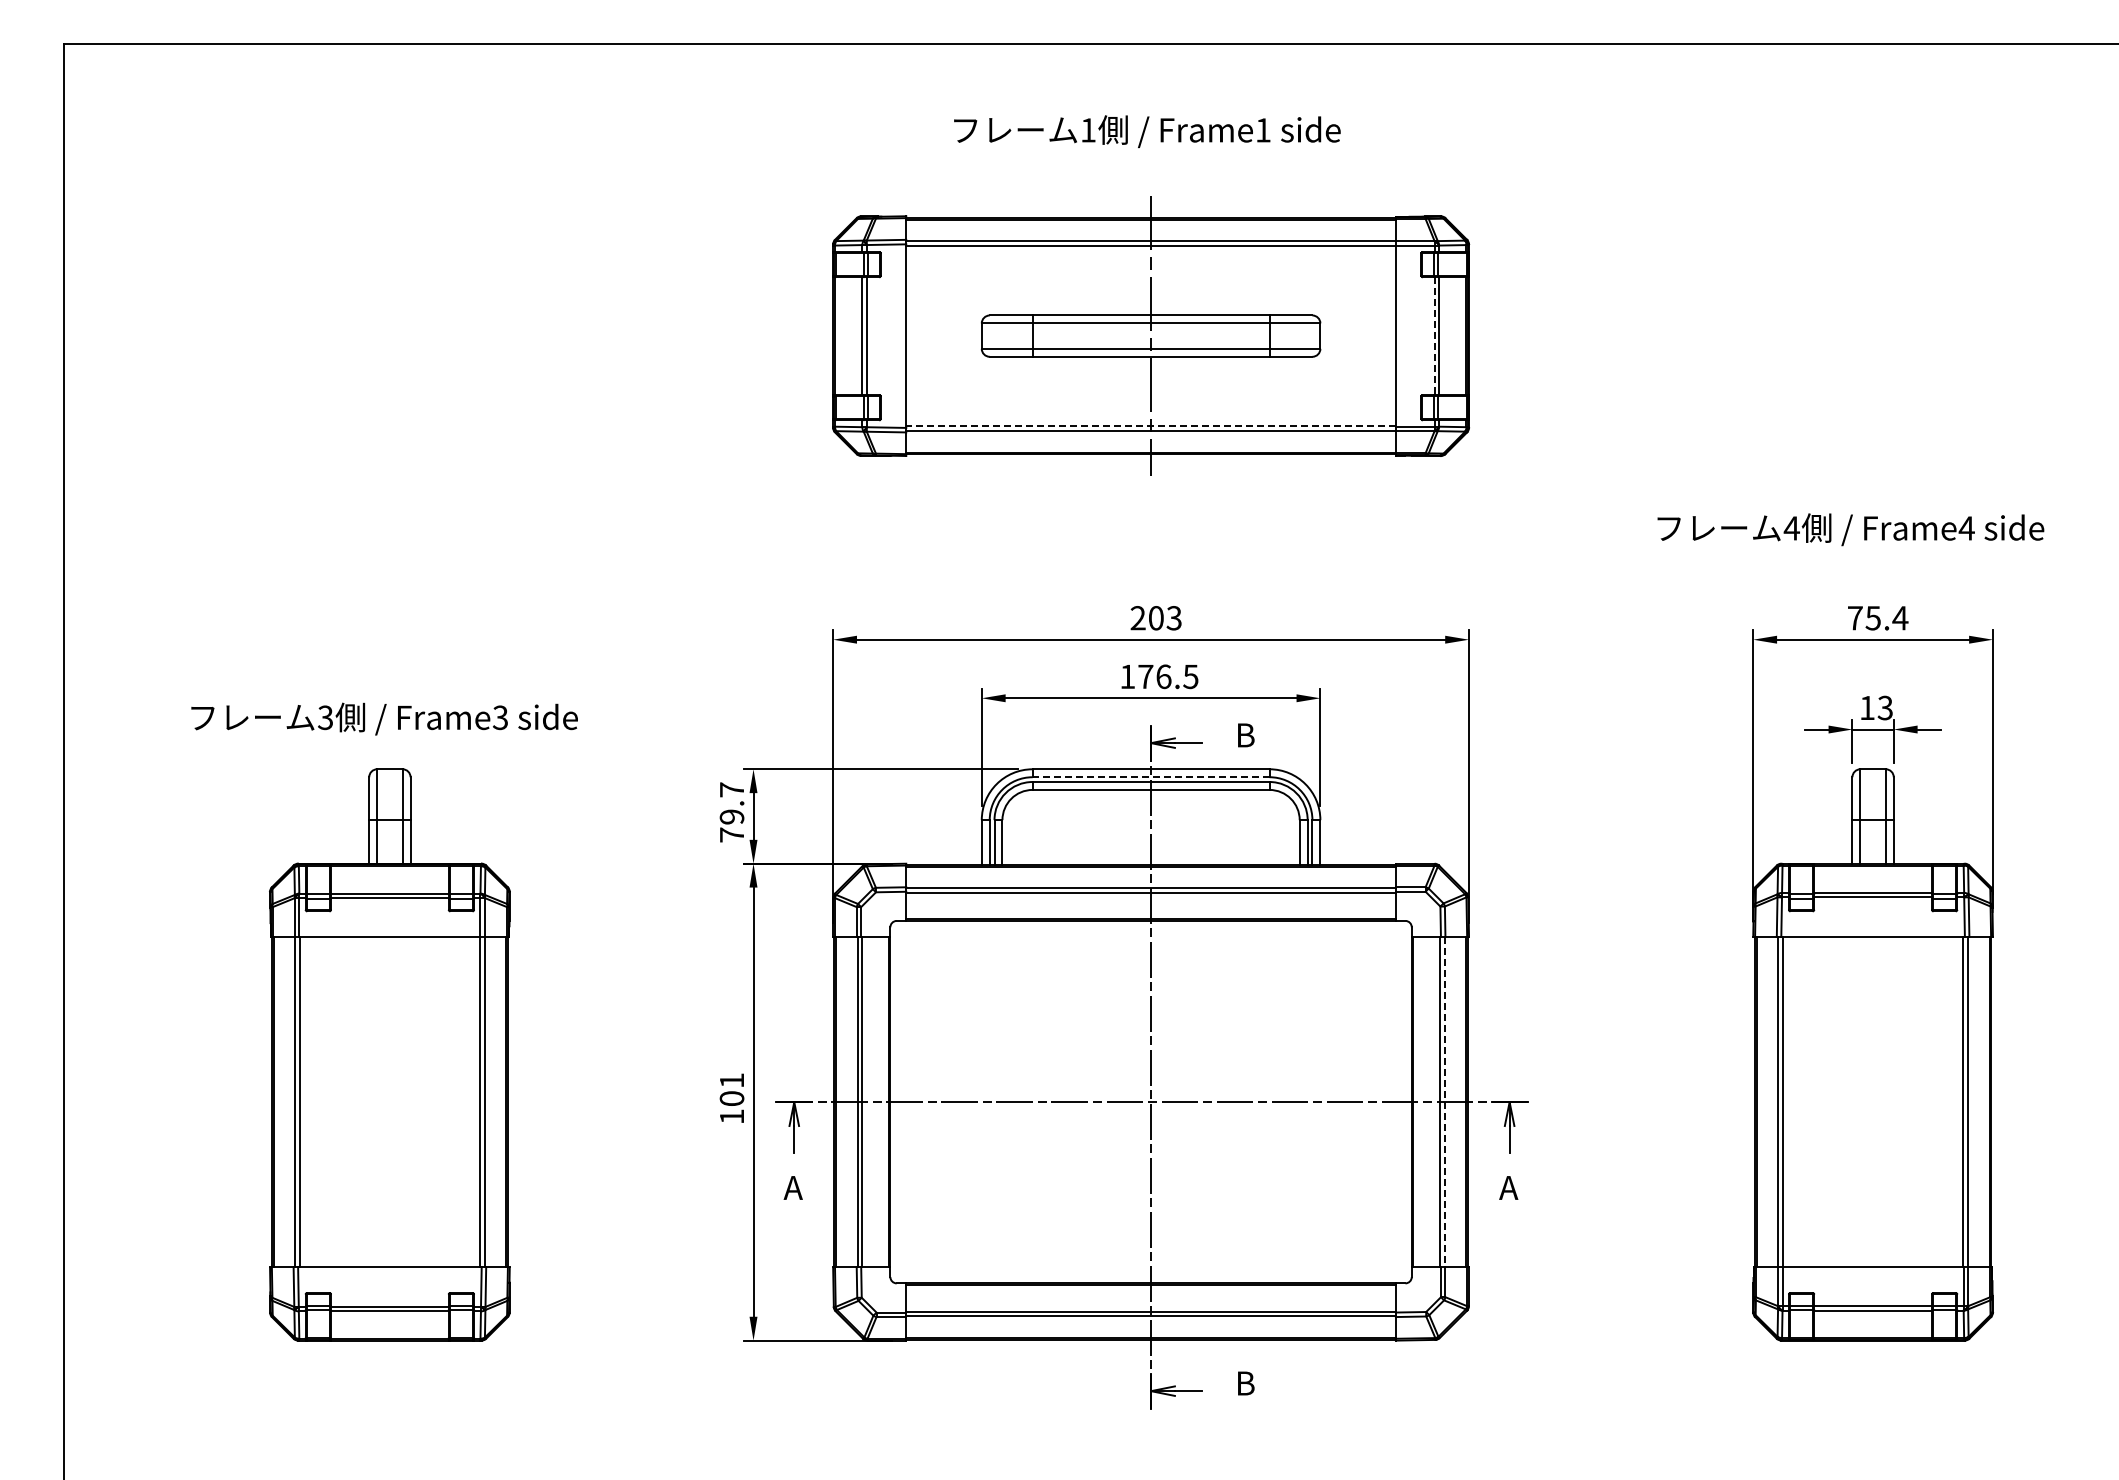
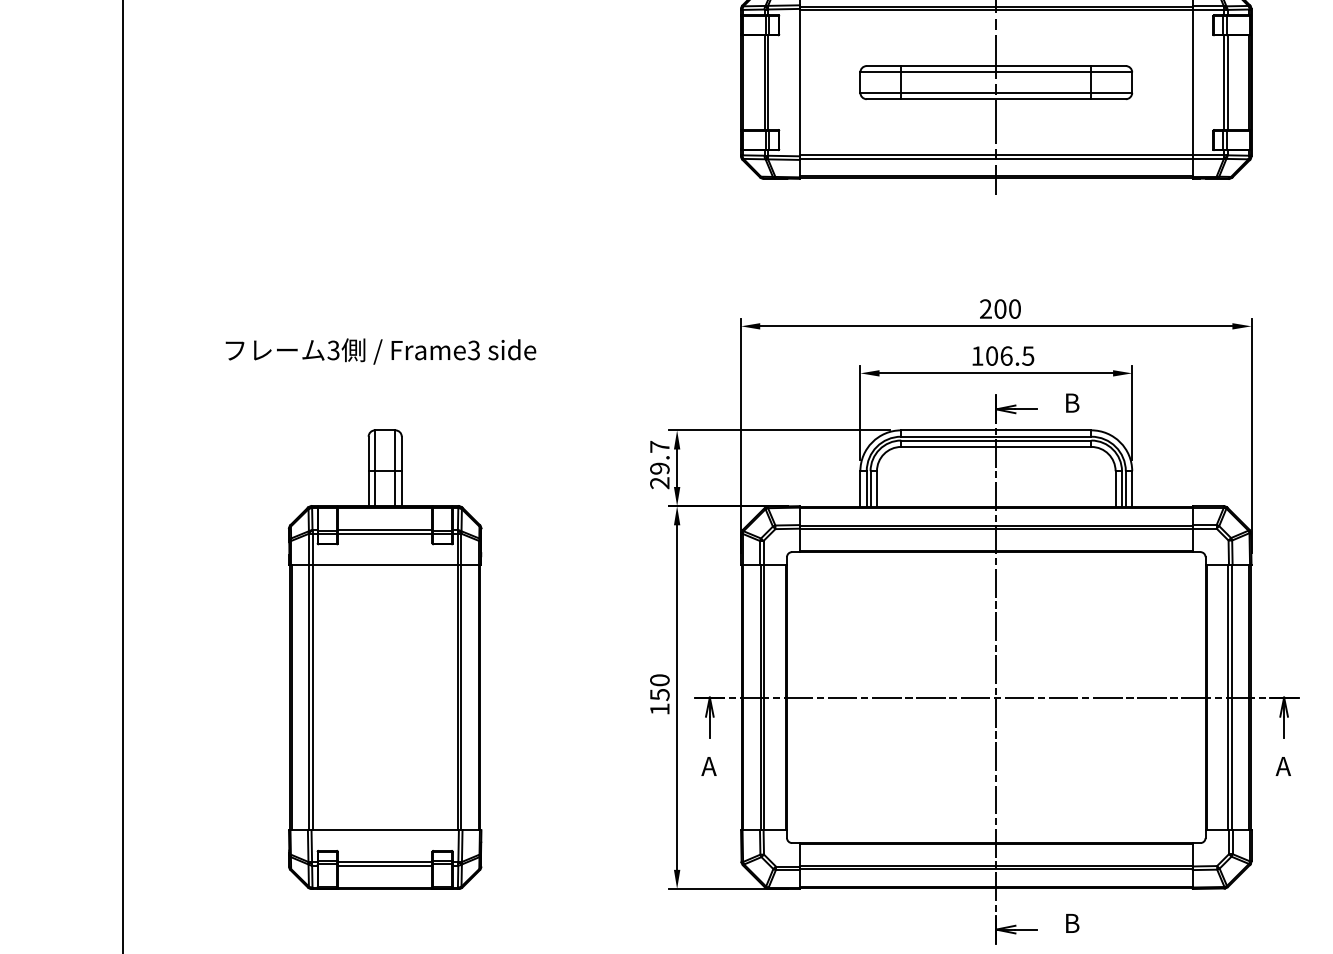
line: (1434, 336) -> (1223, 82), dashed -> solid
line: (1151, 426) -> (996, 155), dashed -> solid
text: (1173, 618) -> (1014, 309), 203 -> 200
text: (1145, 676) -> (991, 355), 176.5 -> 106.5
text: (384, 718) -> (380, 351), moved
line: (1150, 777) -> (995, 436), dashed -> solid
text: (731, 834) -> (659, 482), 79.7 -> 29.7
text: (731, 1089) -> (659, 687), 101 -> 150
line: (1444, 1102) -> (1231, 697), dashed -> solid

